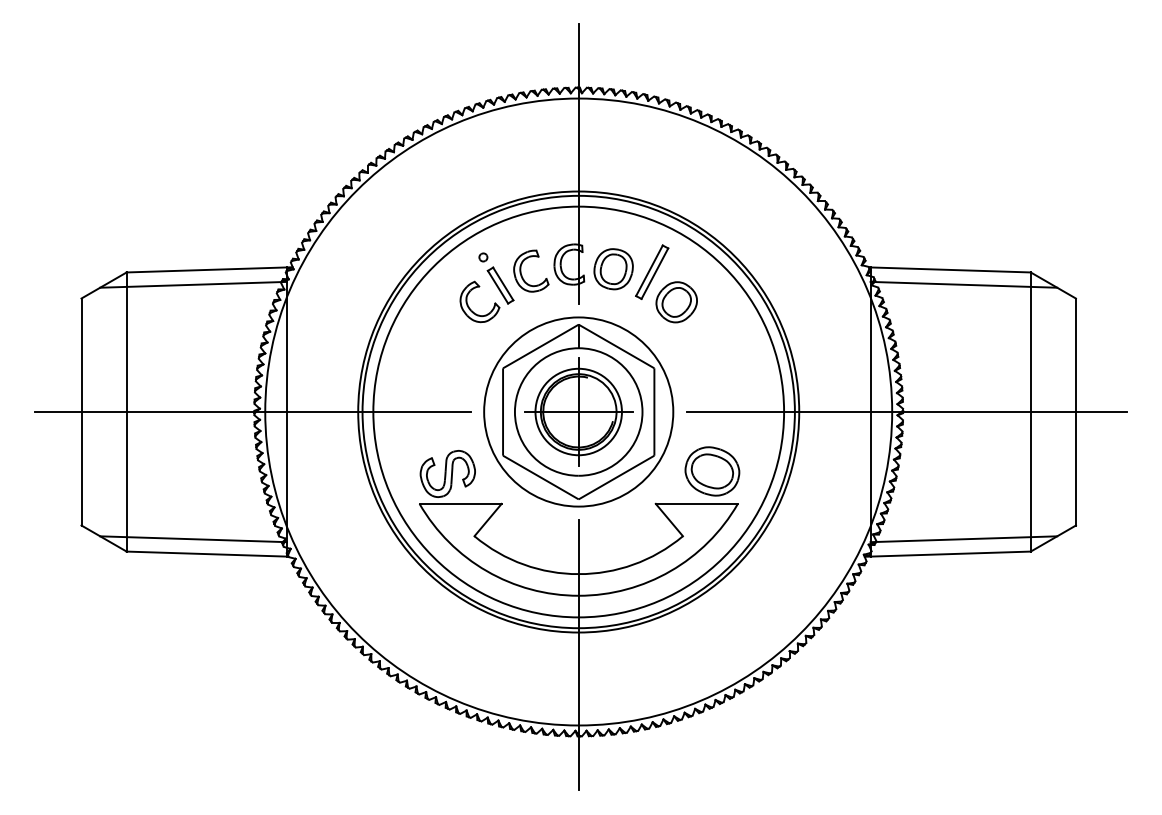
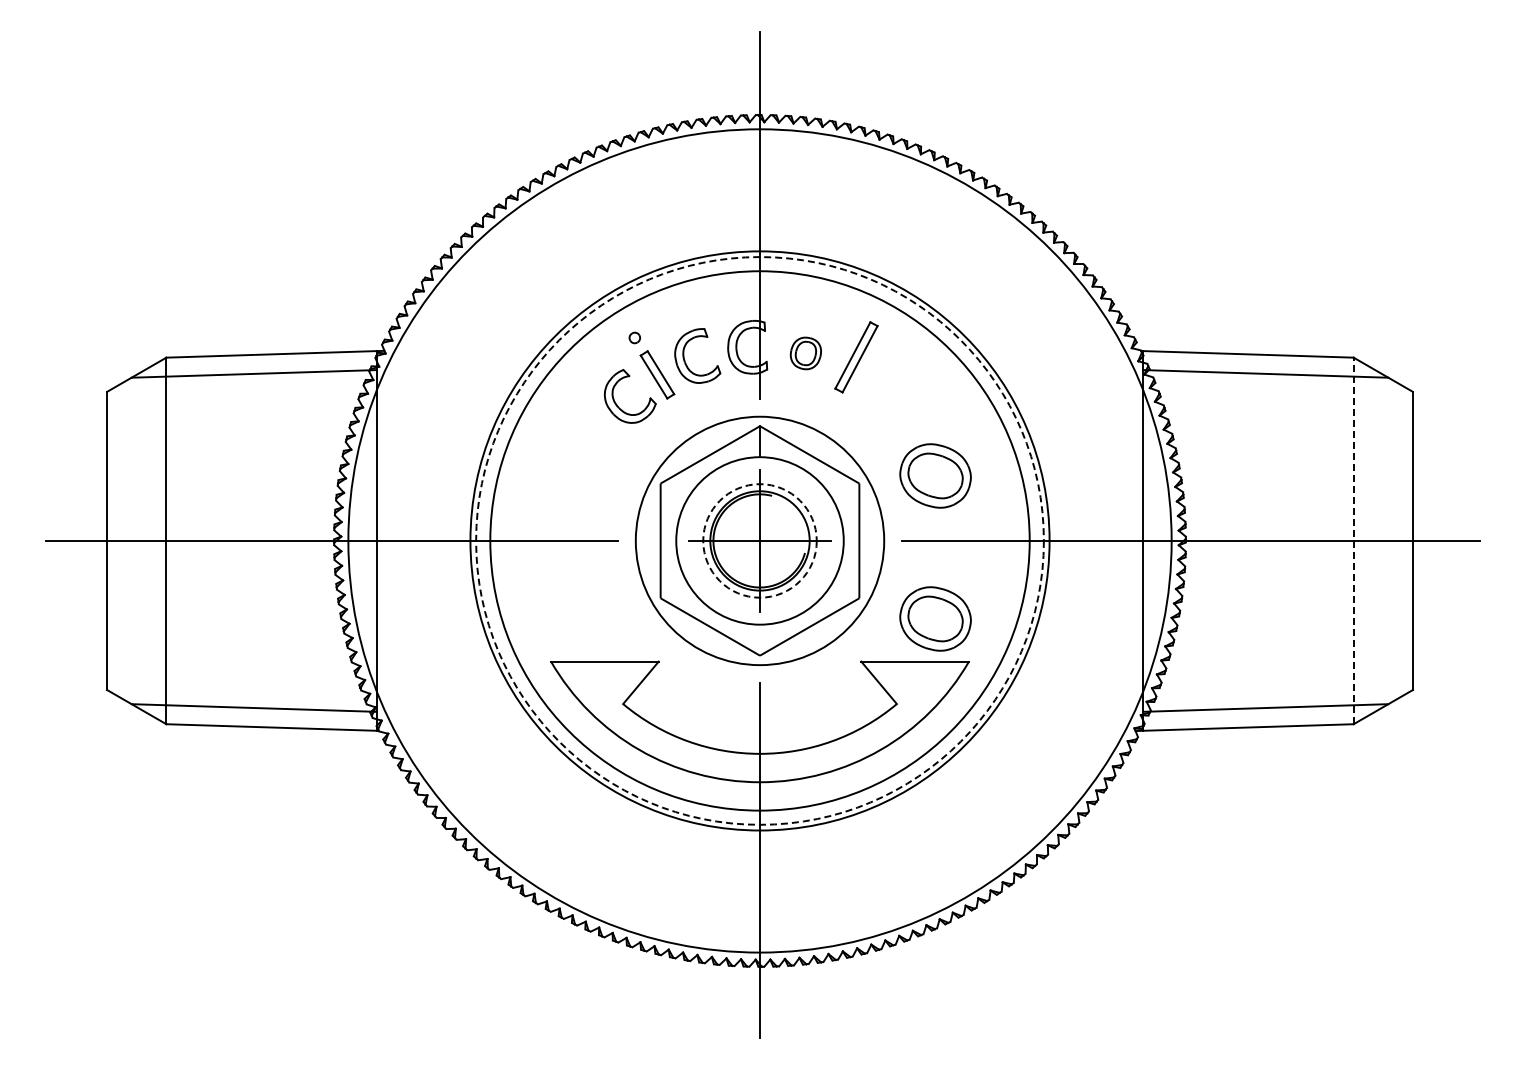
part: (613, 269) -> (805, 353), size x0.6
part: (676, 302) -> (888, 396), removed
part: (712, 362) -> (935, 475), added
circle: (578, 411) -> (759, 540), solid -> dashed
circle: (578, 411) -> (759, 540), solid -> dashed
line: (1030, 411) -> (1353, 540), solid -> dashed
part: (447, 474) -> (587, 622), removed

